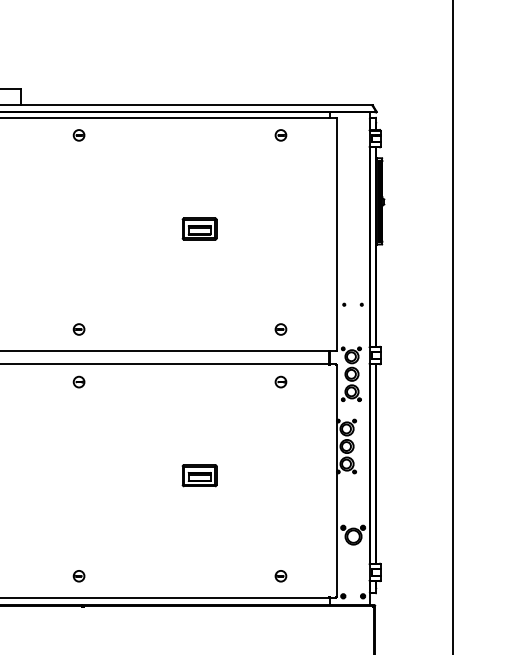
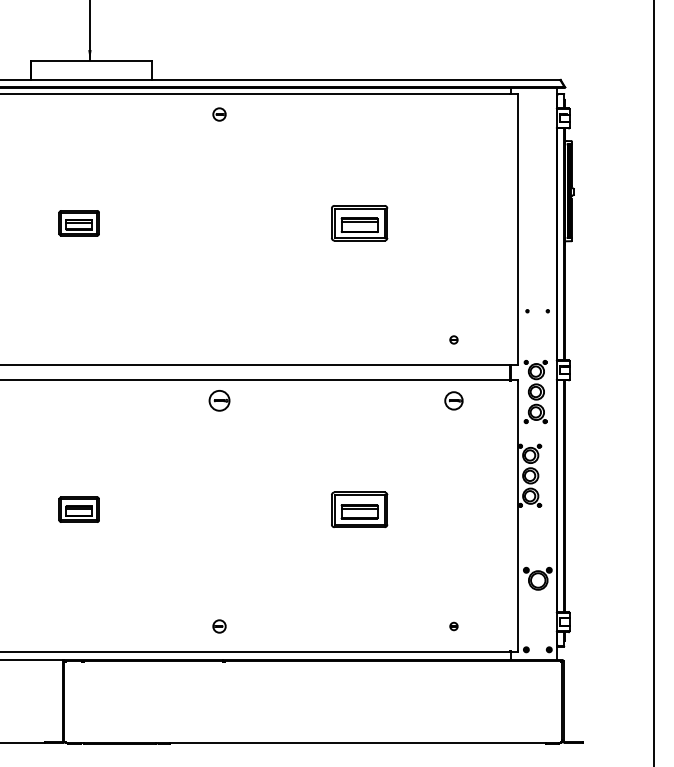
part: (280, 135) -> (453, 114), removed
part: (199, 229) -> (359, 223), size x1.4
part: (79, 329) -> (219, 339), removed
part: (280, 329) -> (453, 339), size x0.6
part: (79, 382) -> (219, 401), size x1.6
part: (280, 382) -> (453, 401), size x1.4
part: (199, 475) -> (359, 509), size x1.4
part: (280, 576) -> (453, 626), size x0.6

